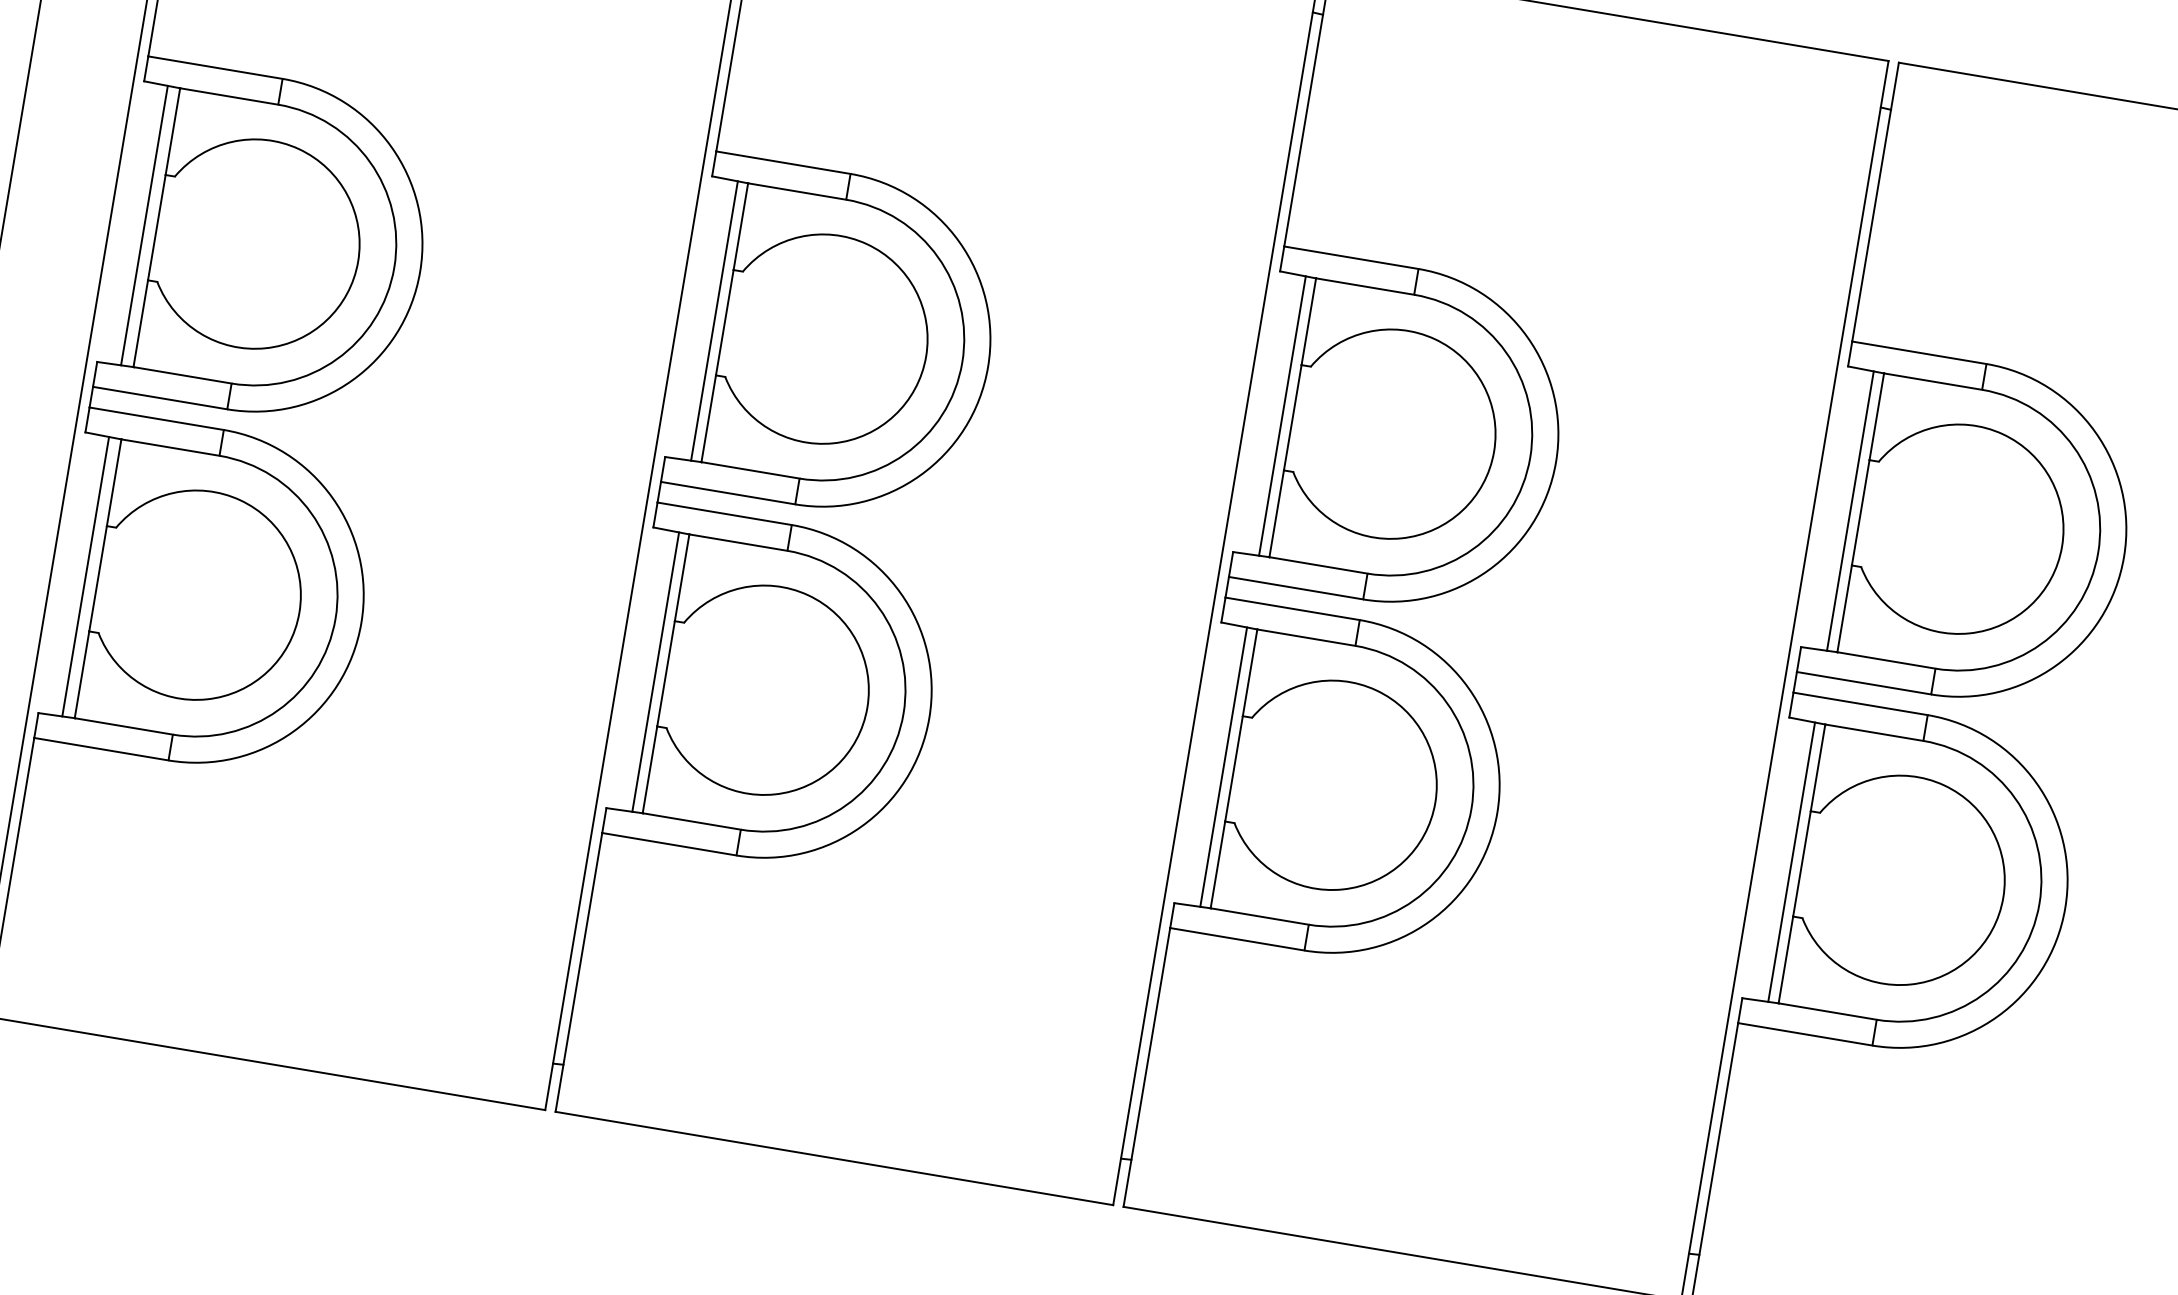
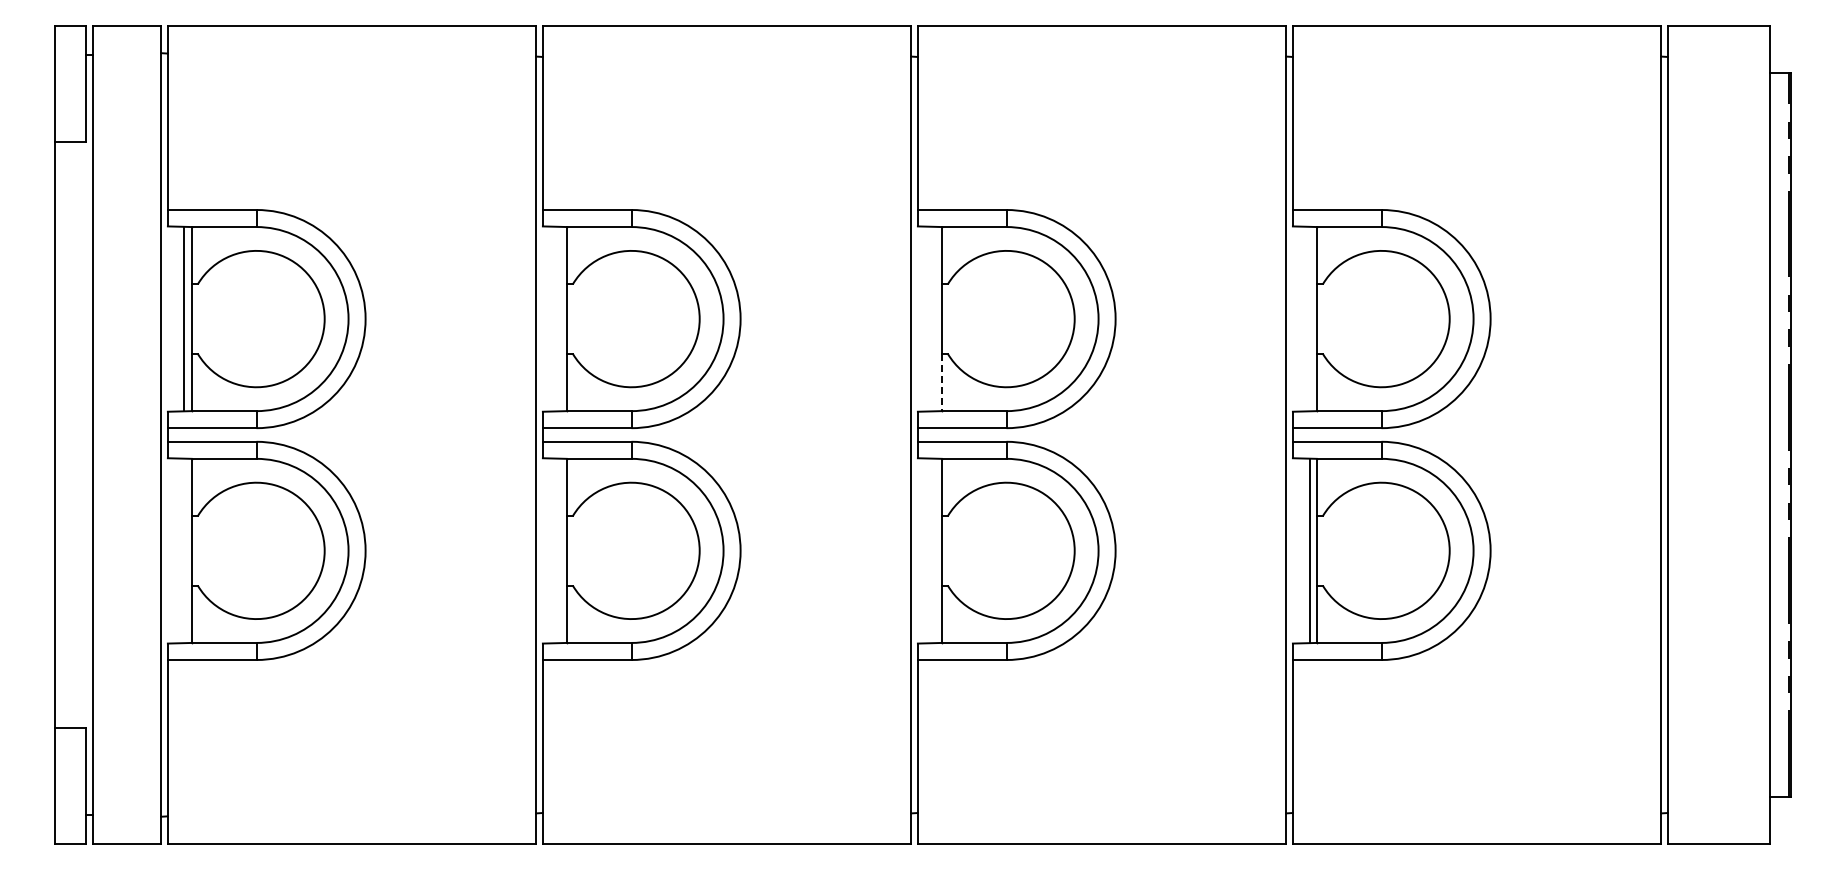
line: (713, 320) -> (559, 318), removed
line: (1281, 415) -> (934, 318), removed
line: (1849, 510) -> (1309, 318), removed
line: (1276, 513) -> (941, 382), solid -> dashed
line: (85, 576) -> (183, 550), removed
line: (655, 671) -> (559, 550), removed
line: (1223, 766) -> (934, 550), removed

